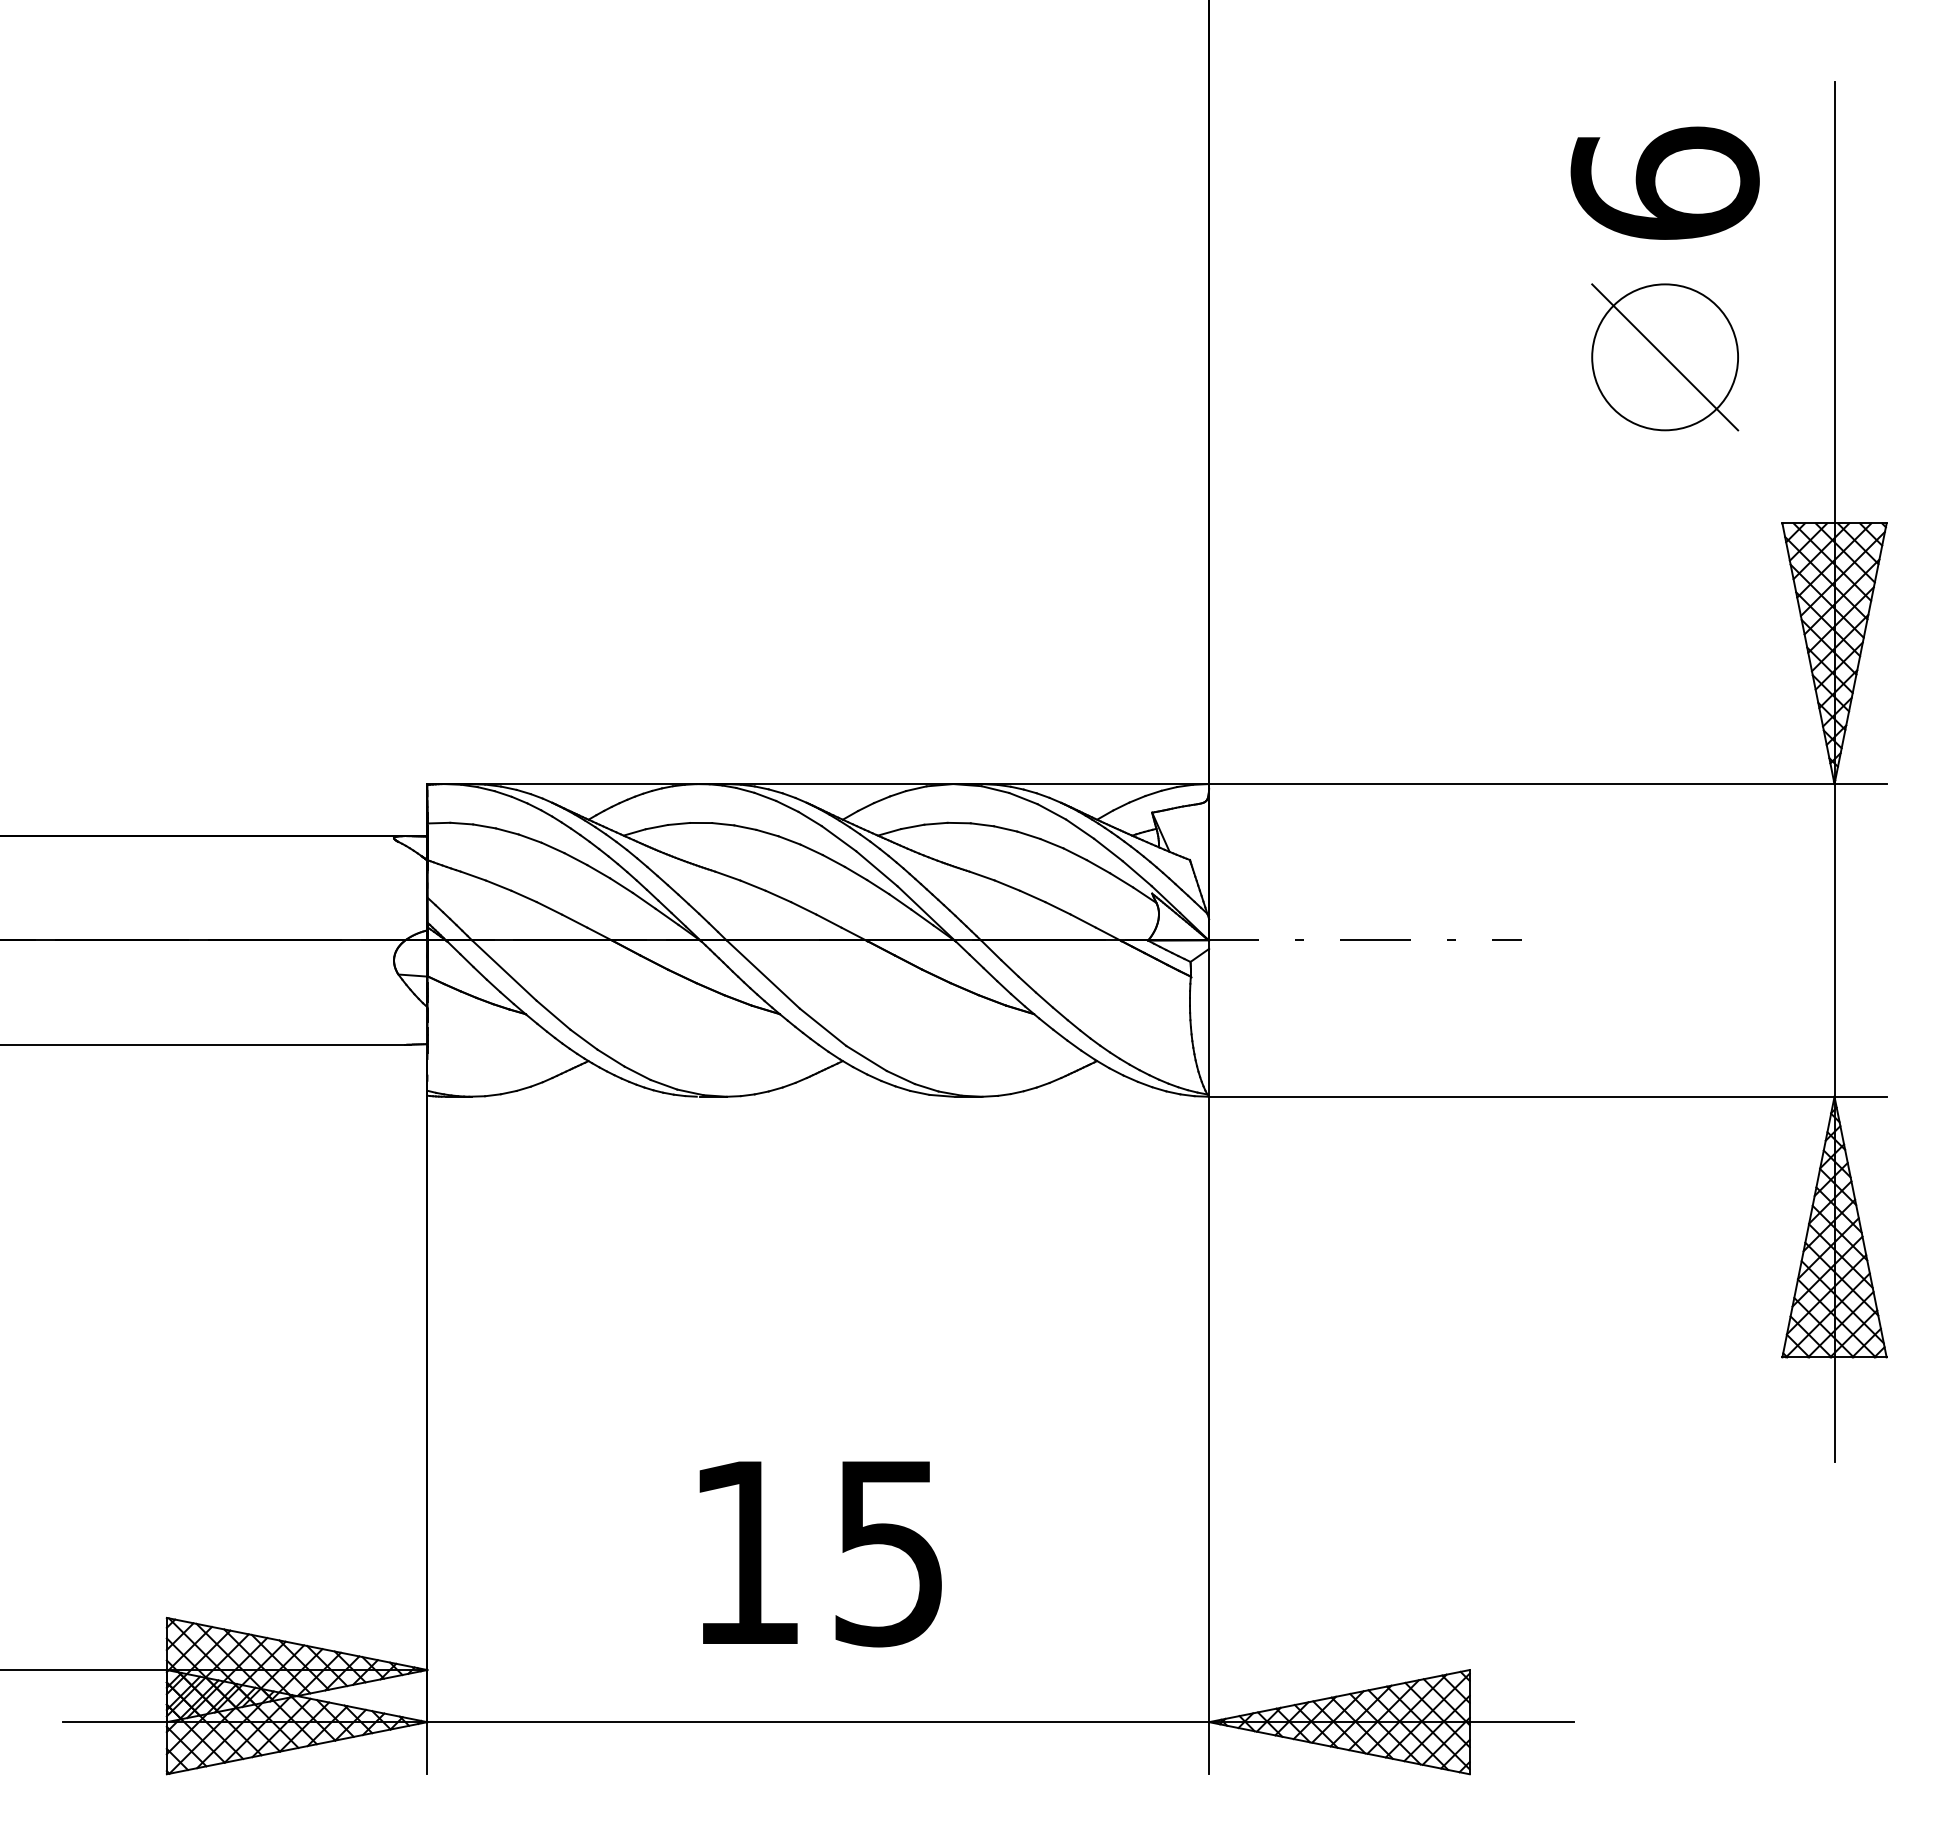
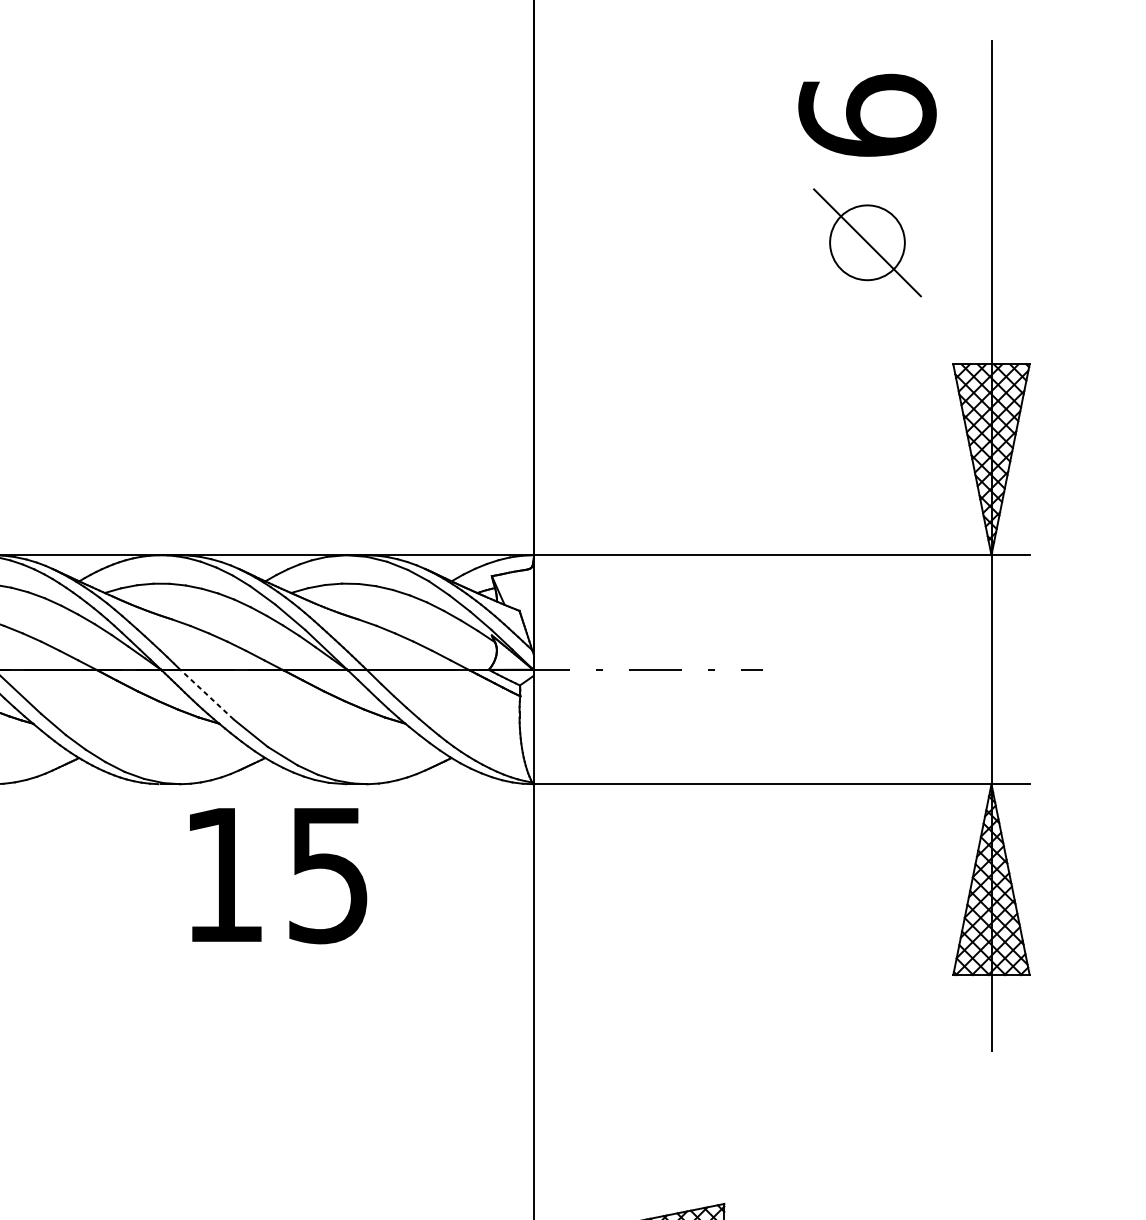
circle: (1665, 357) -> (867, 242), size x0.7
line: (762, 974) -> (206, 694), solid -> dashed
text: (820, 1554) -> (278, 876), moved

